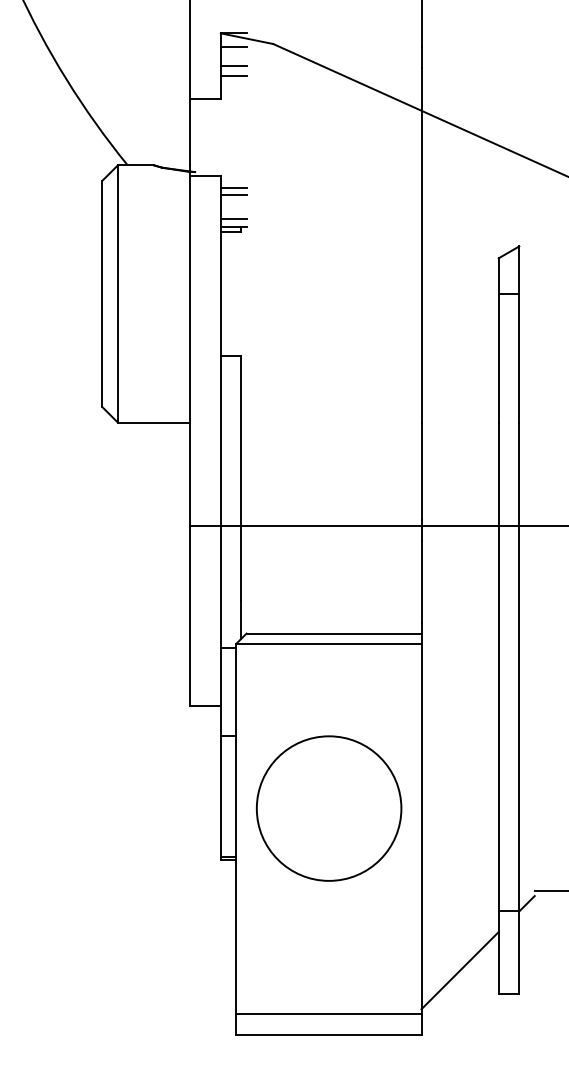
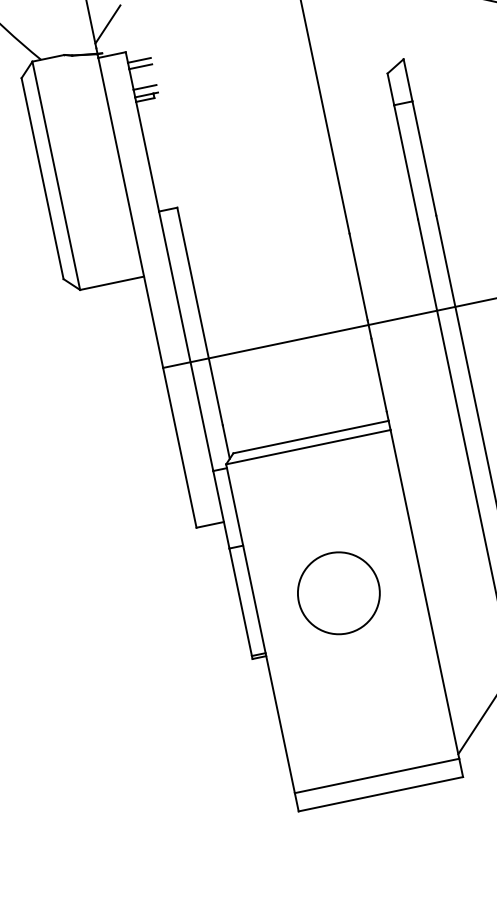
line: (207, 142) -> (107, 24), added
circle: (328, 808) -> (338, 593), size x0.62

